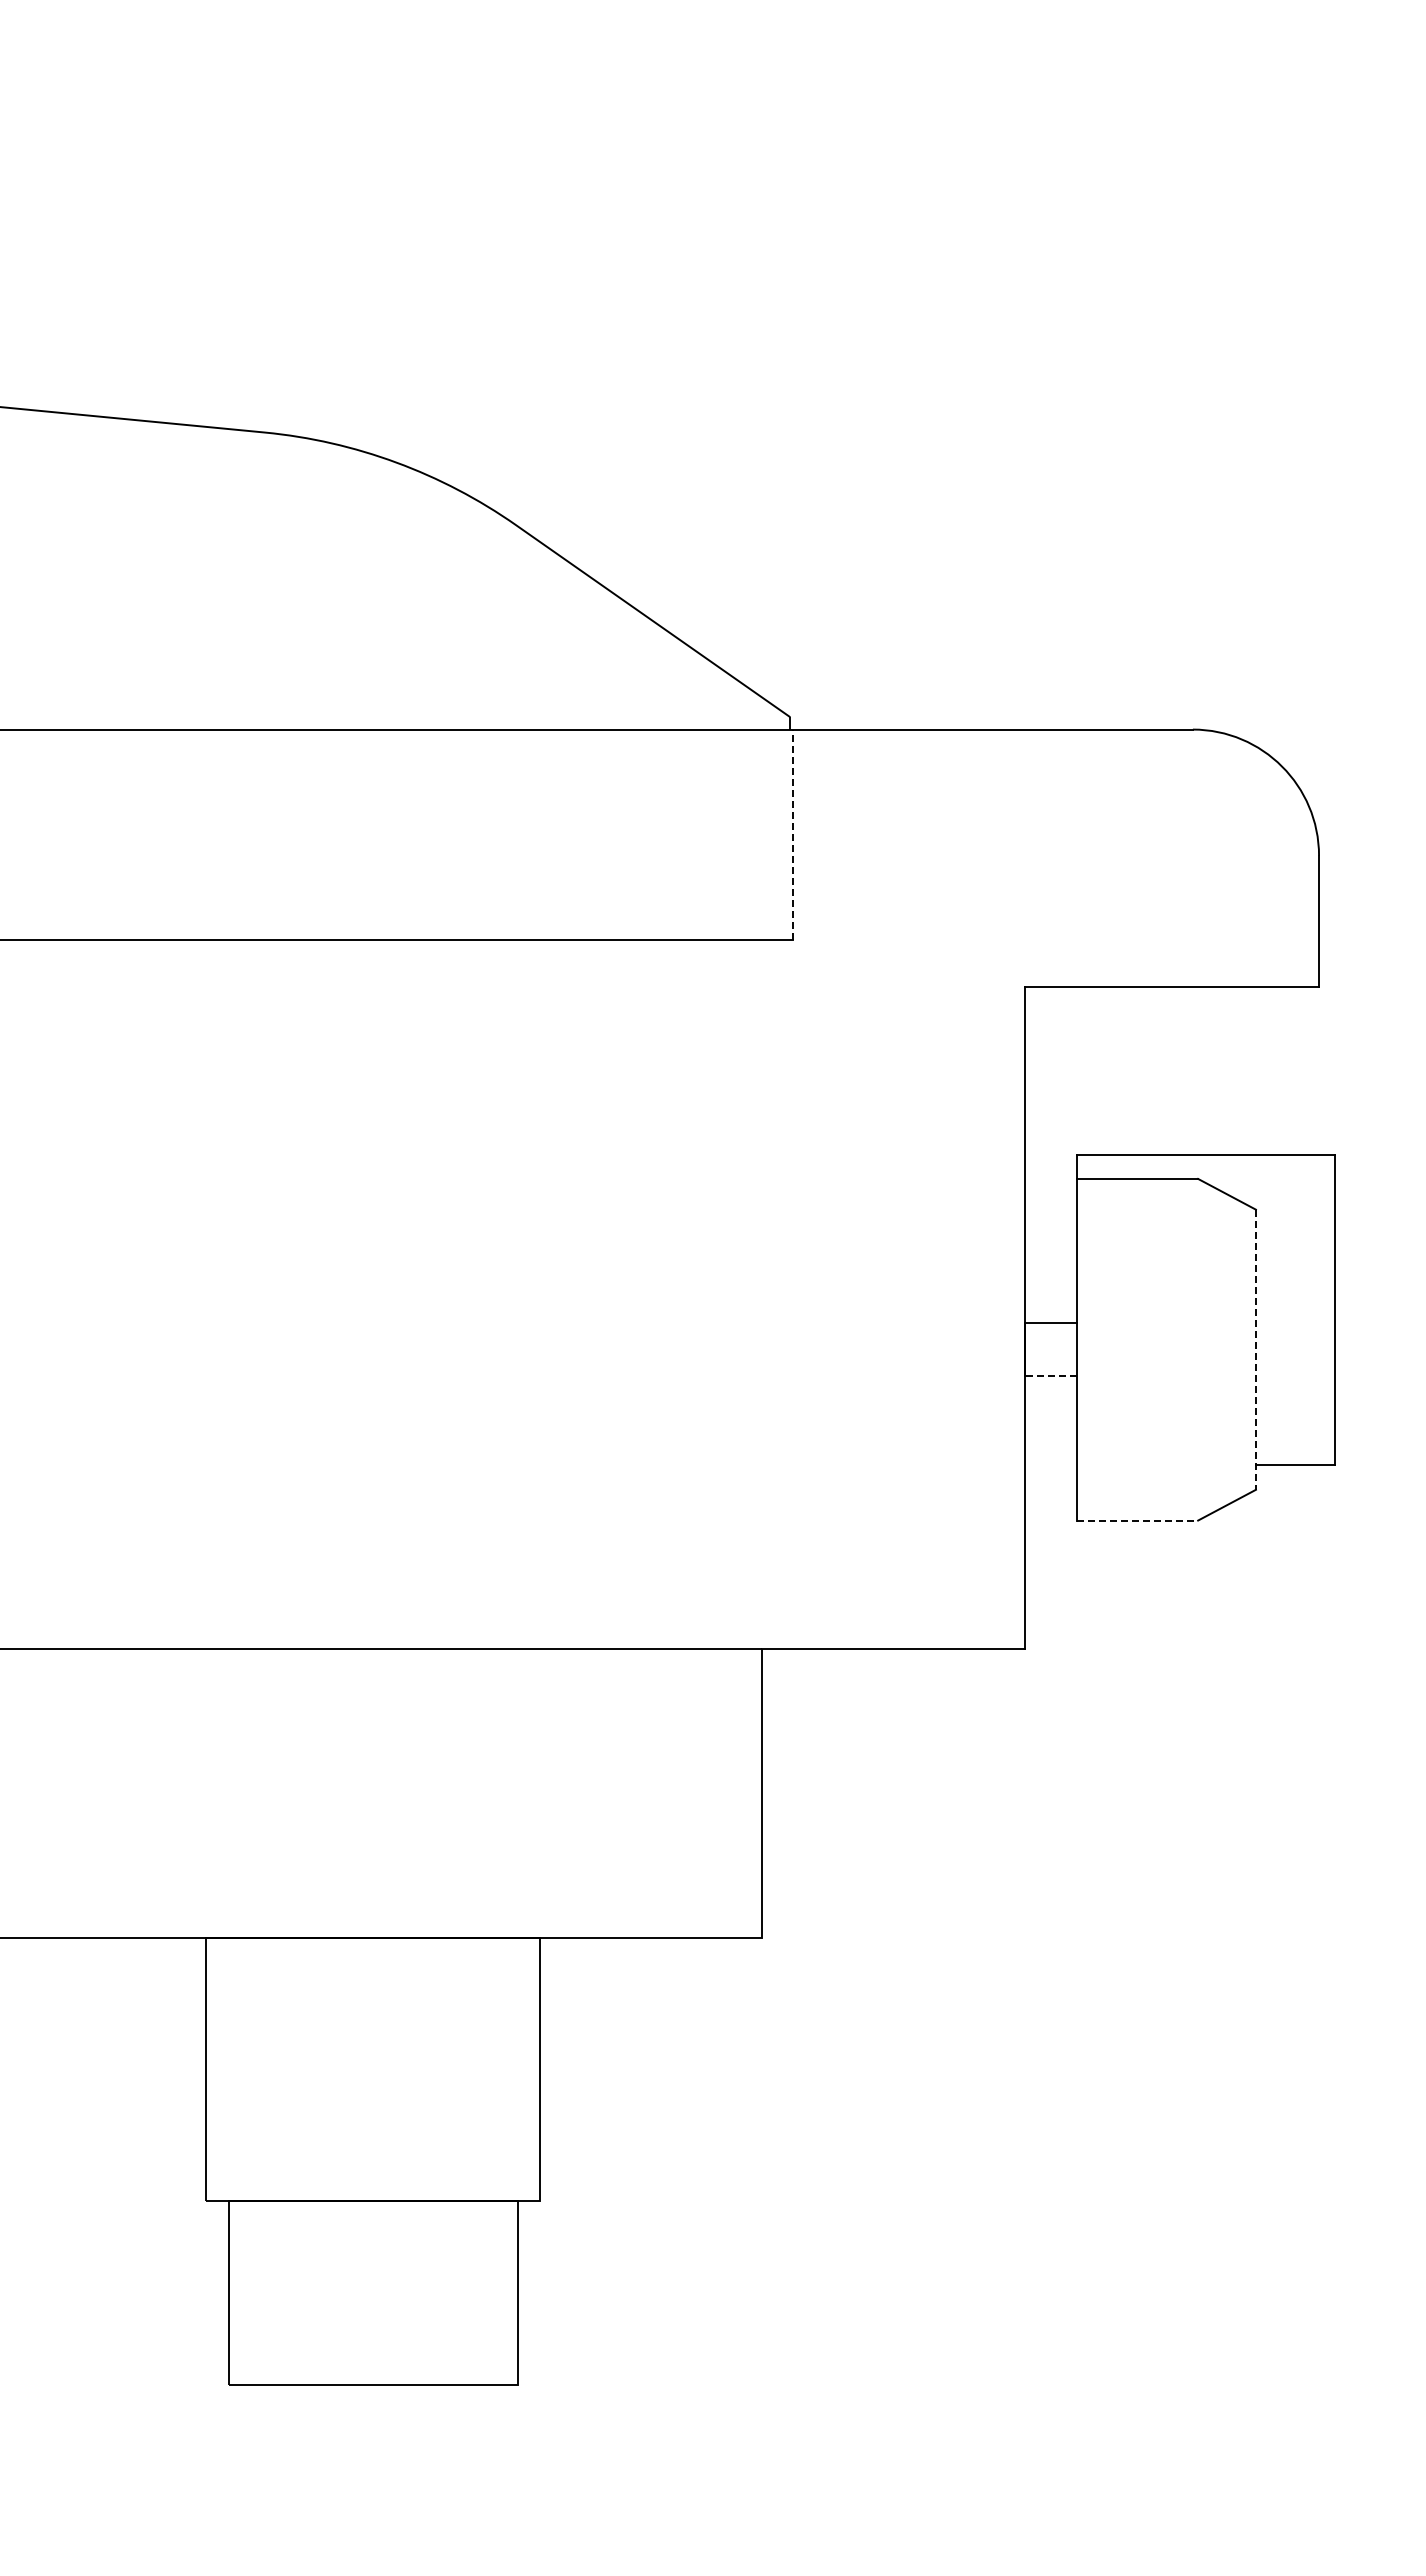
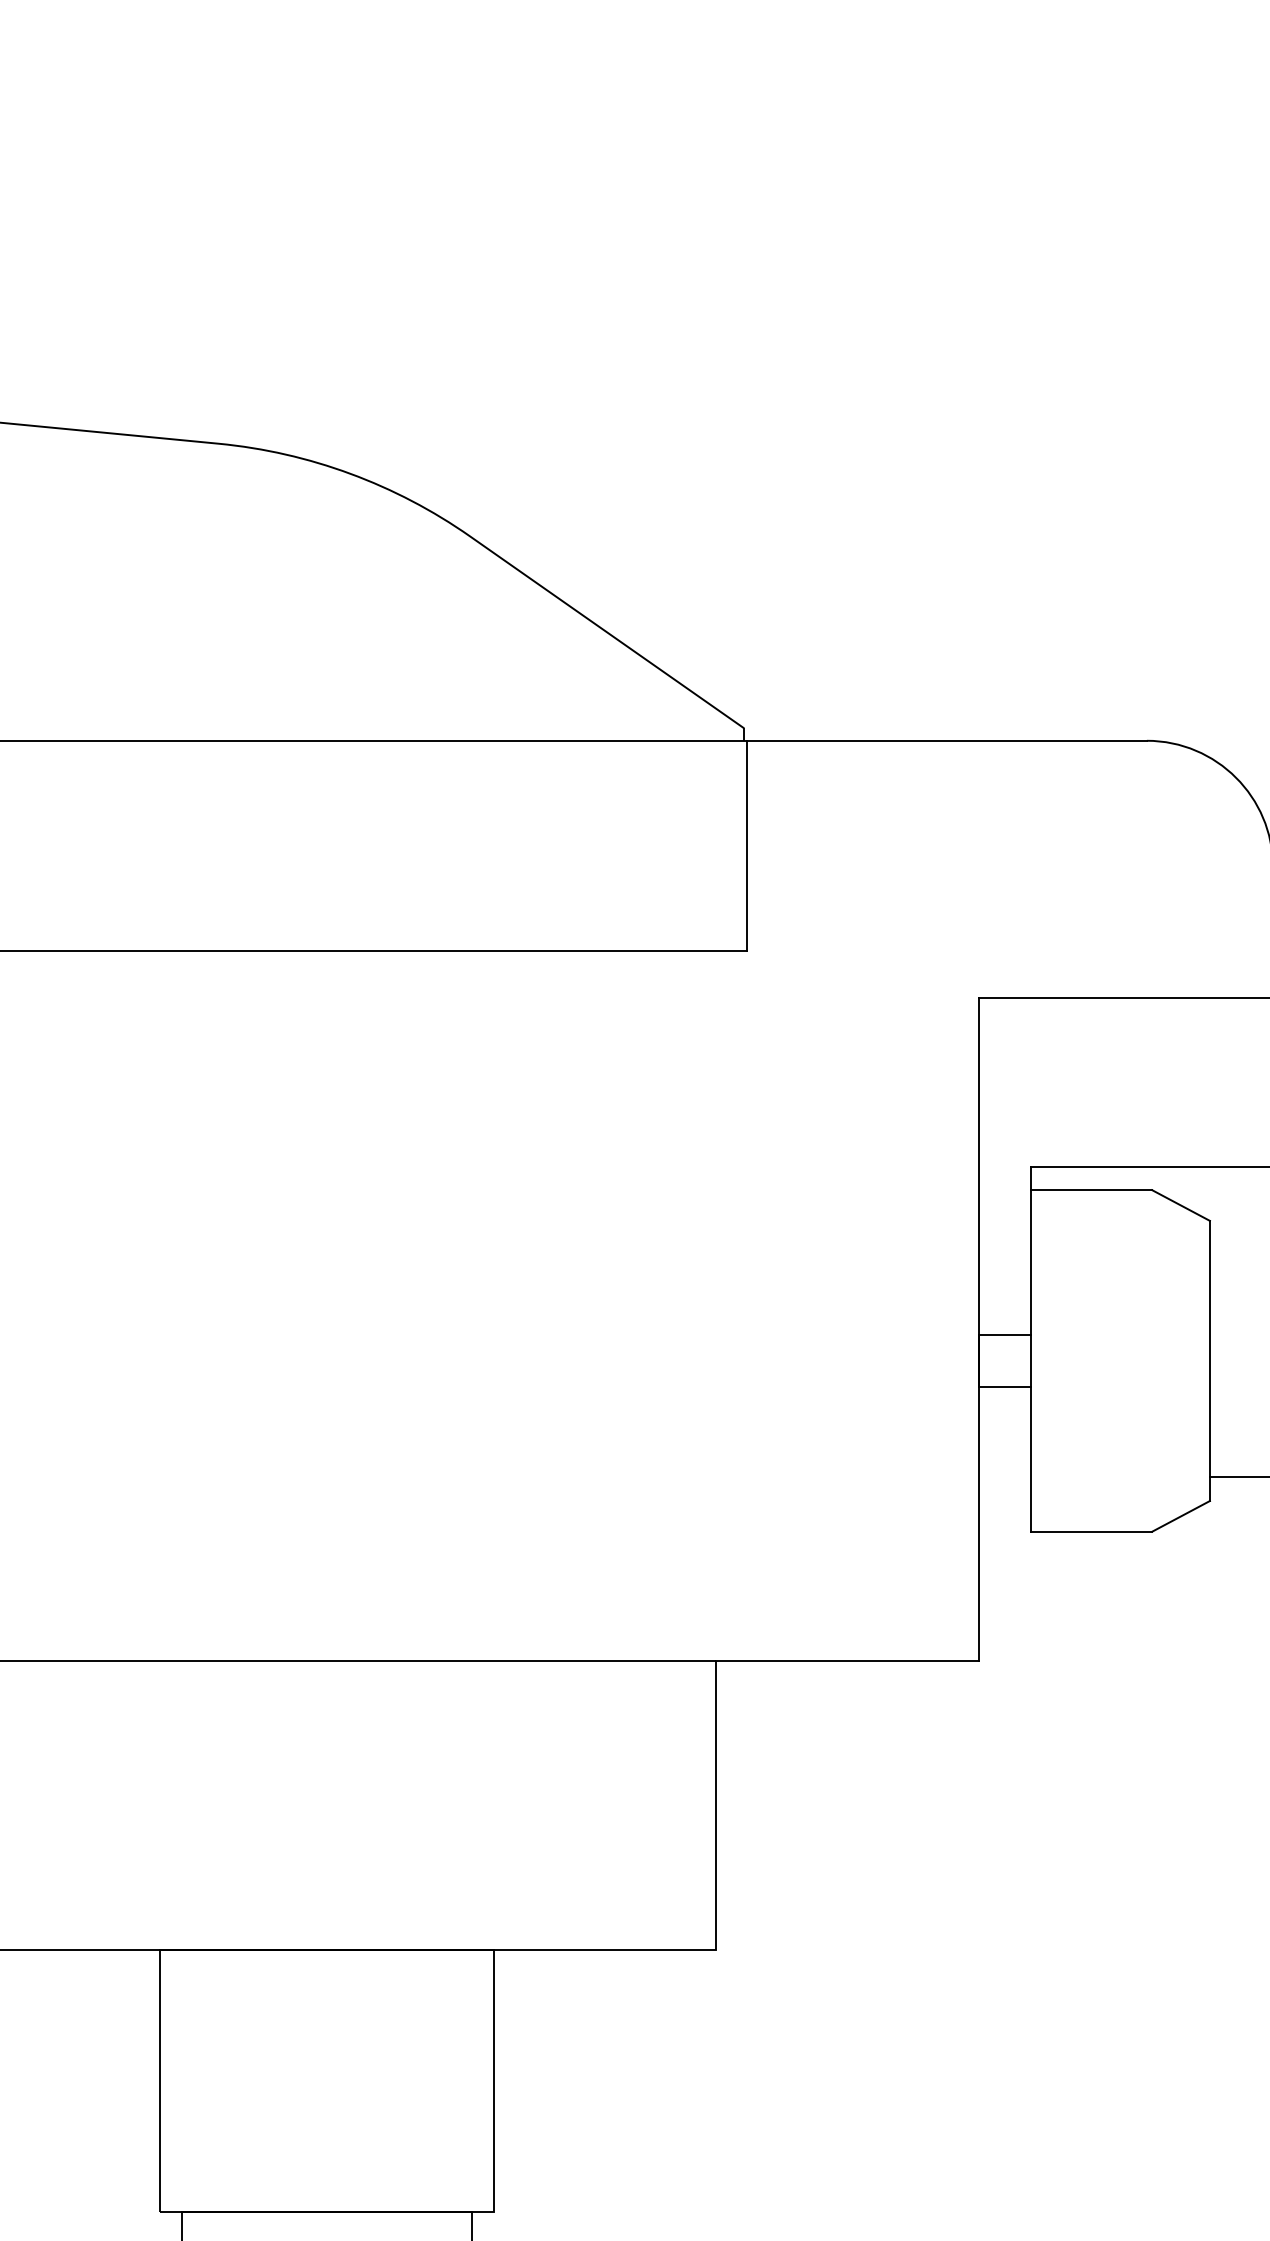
line: (793, 834) -> (747, 845), dashed -> solid
line: (1255, 1350) -> (1209, 1361), dashed -> solid
line: (1050, 1376) -> (1004, 1387), dashed -> solid
line: (1138, 1520) -> (1092, 1531), dashed -> solid

